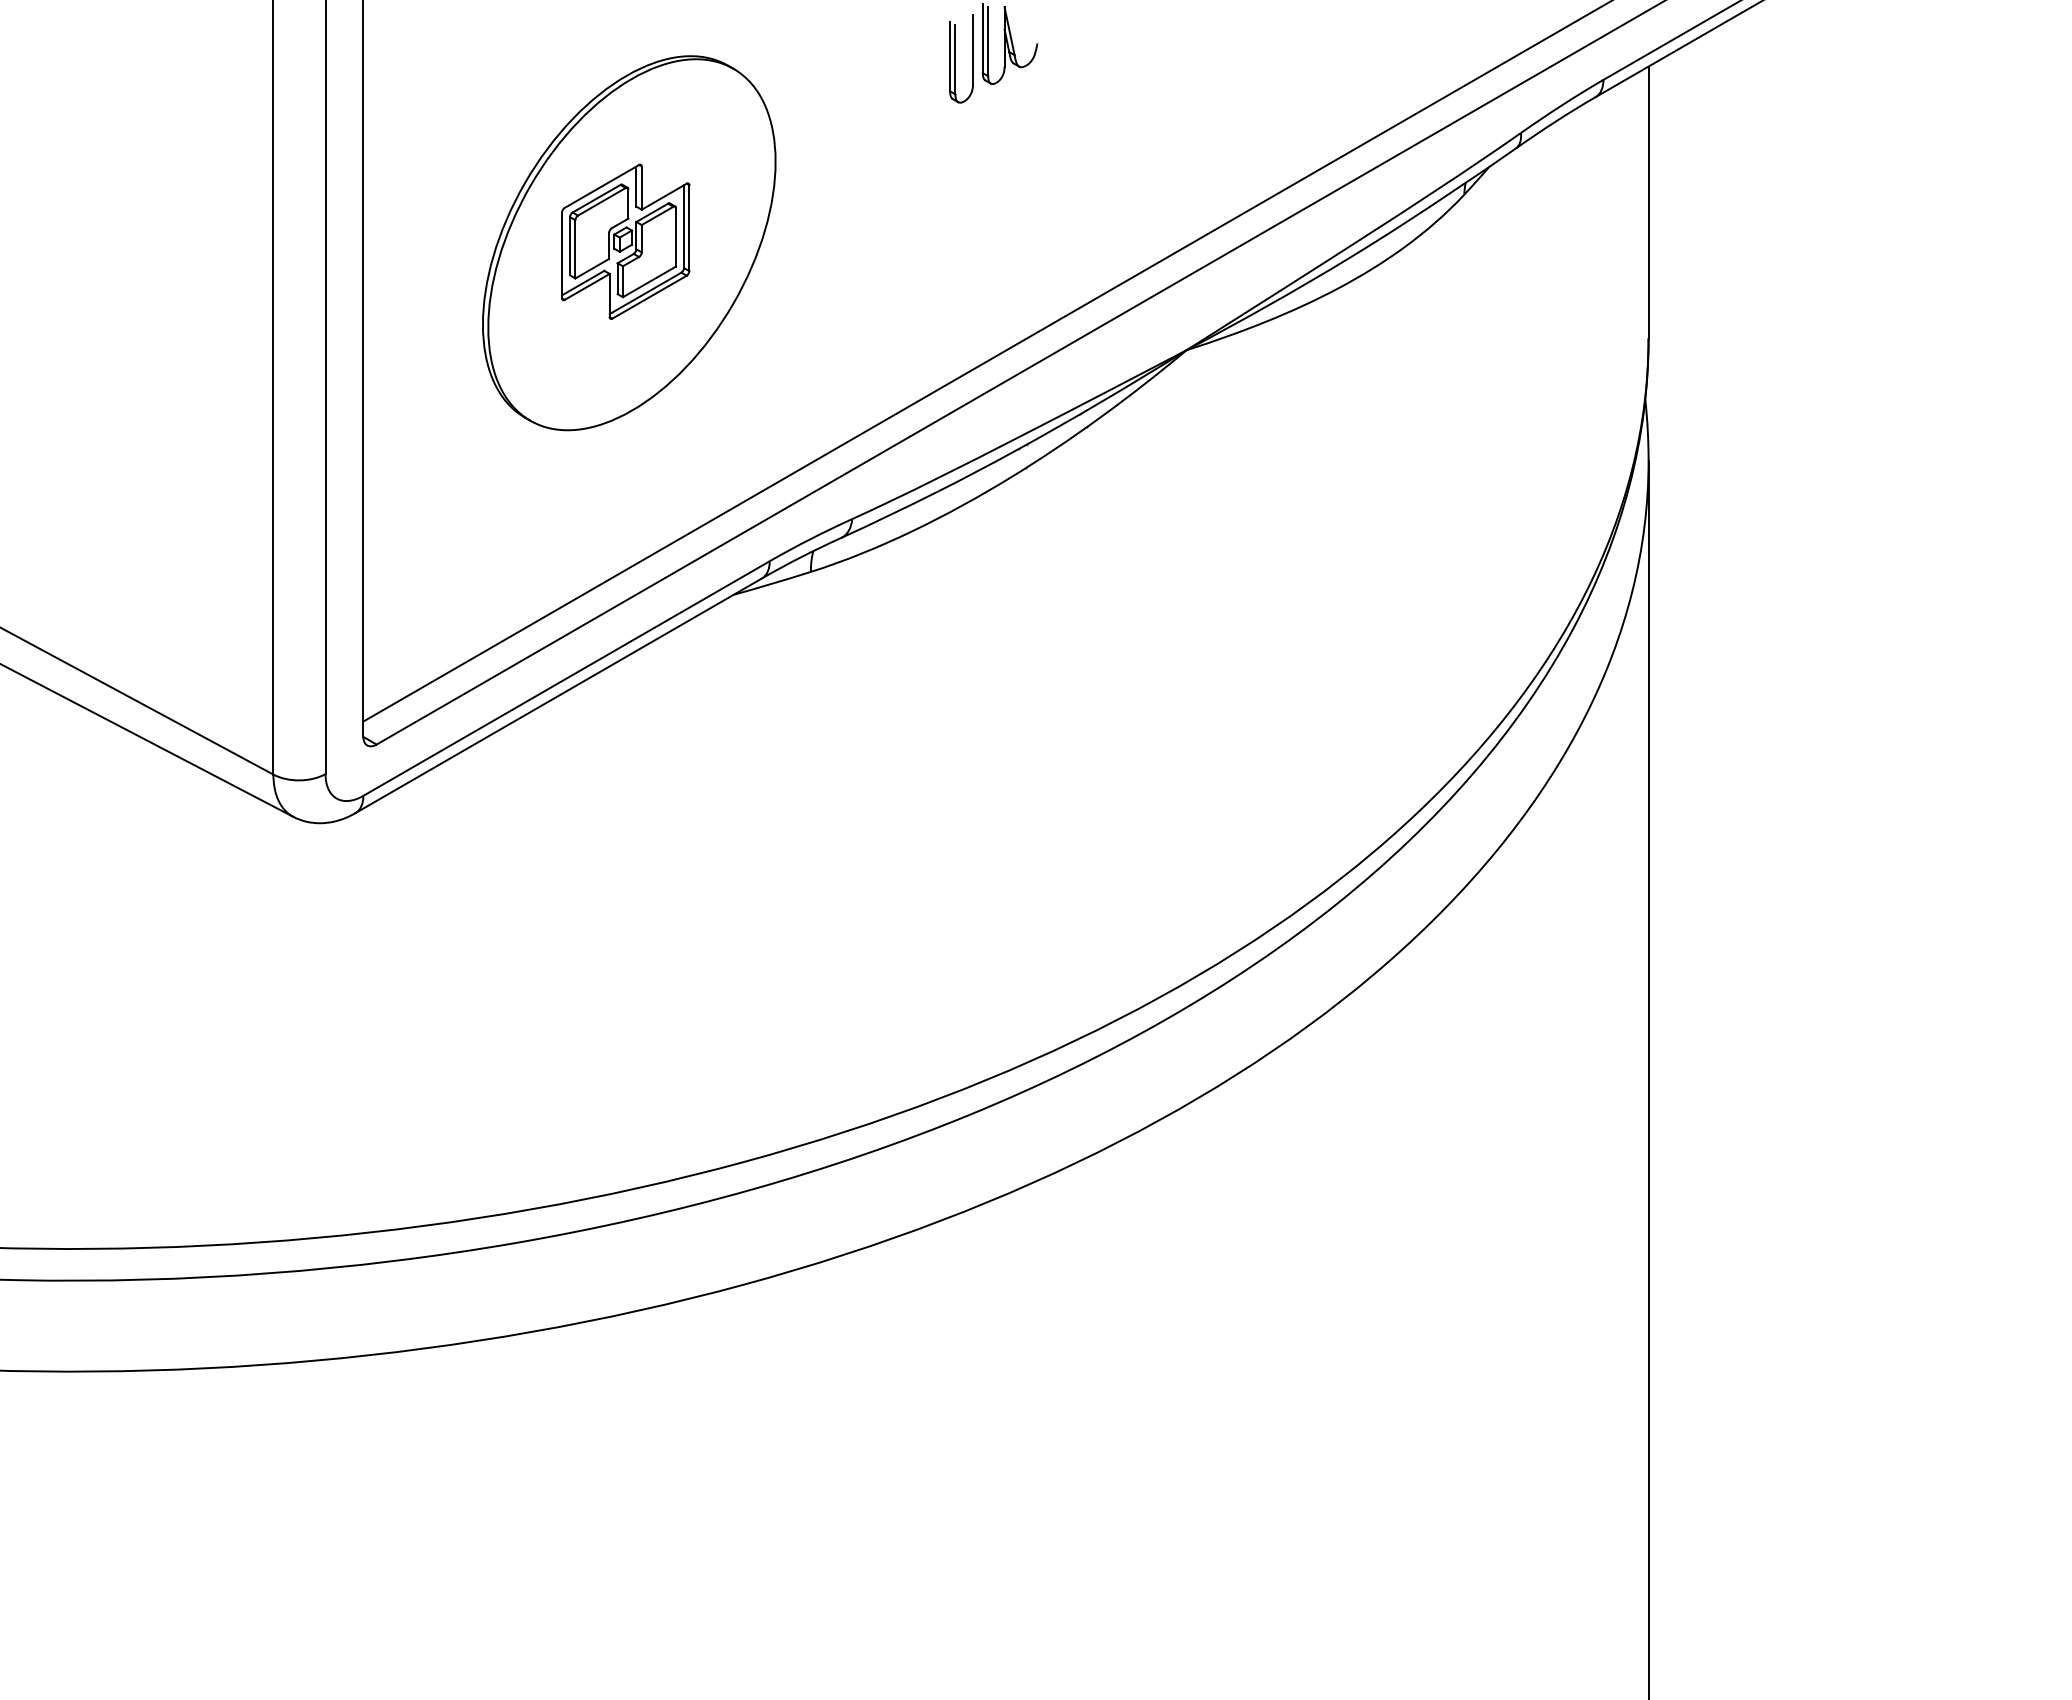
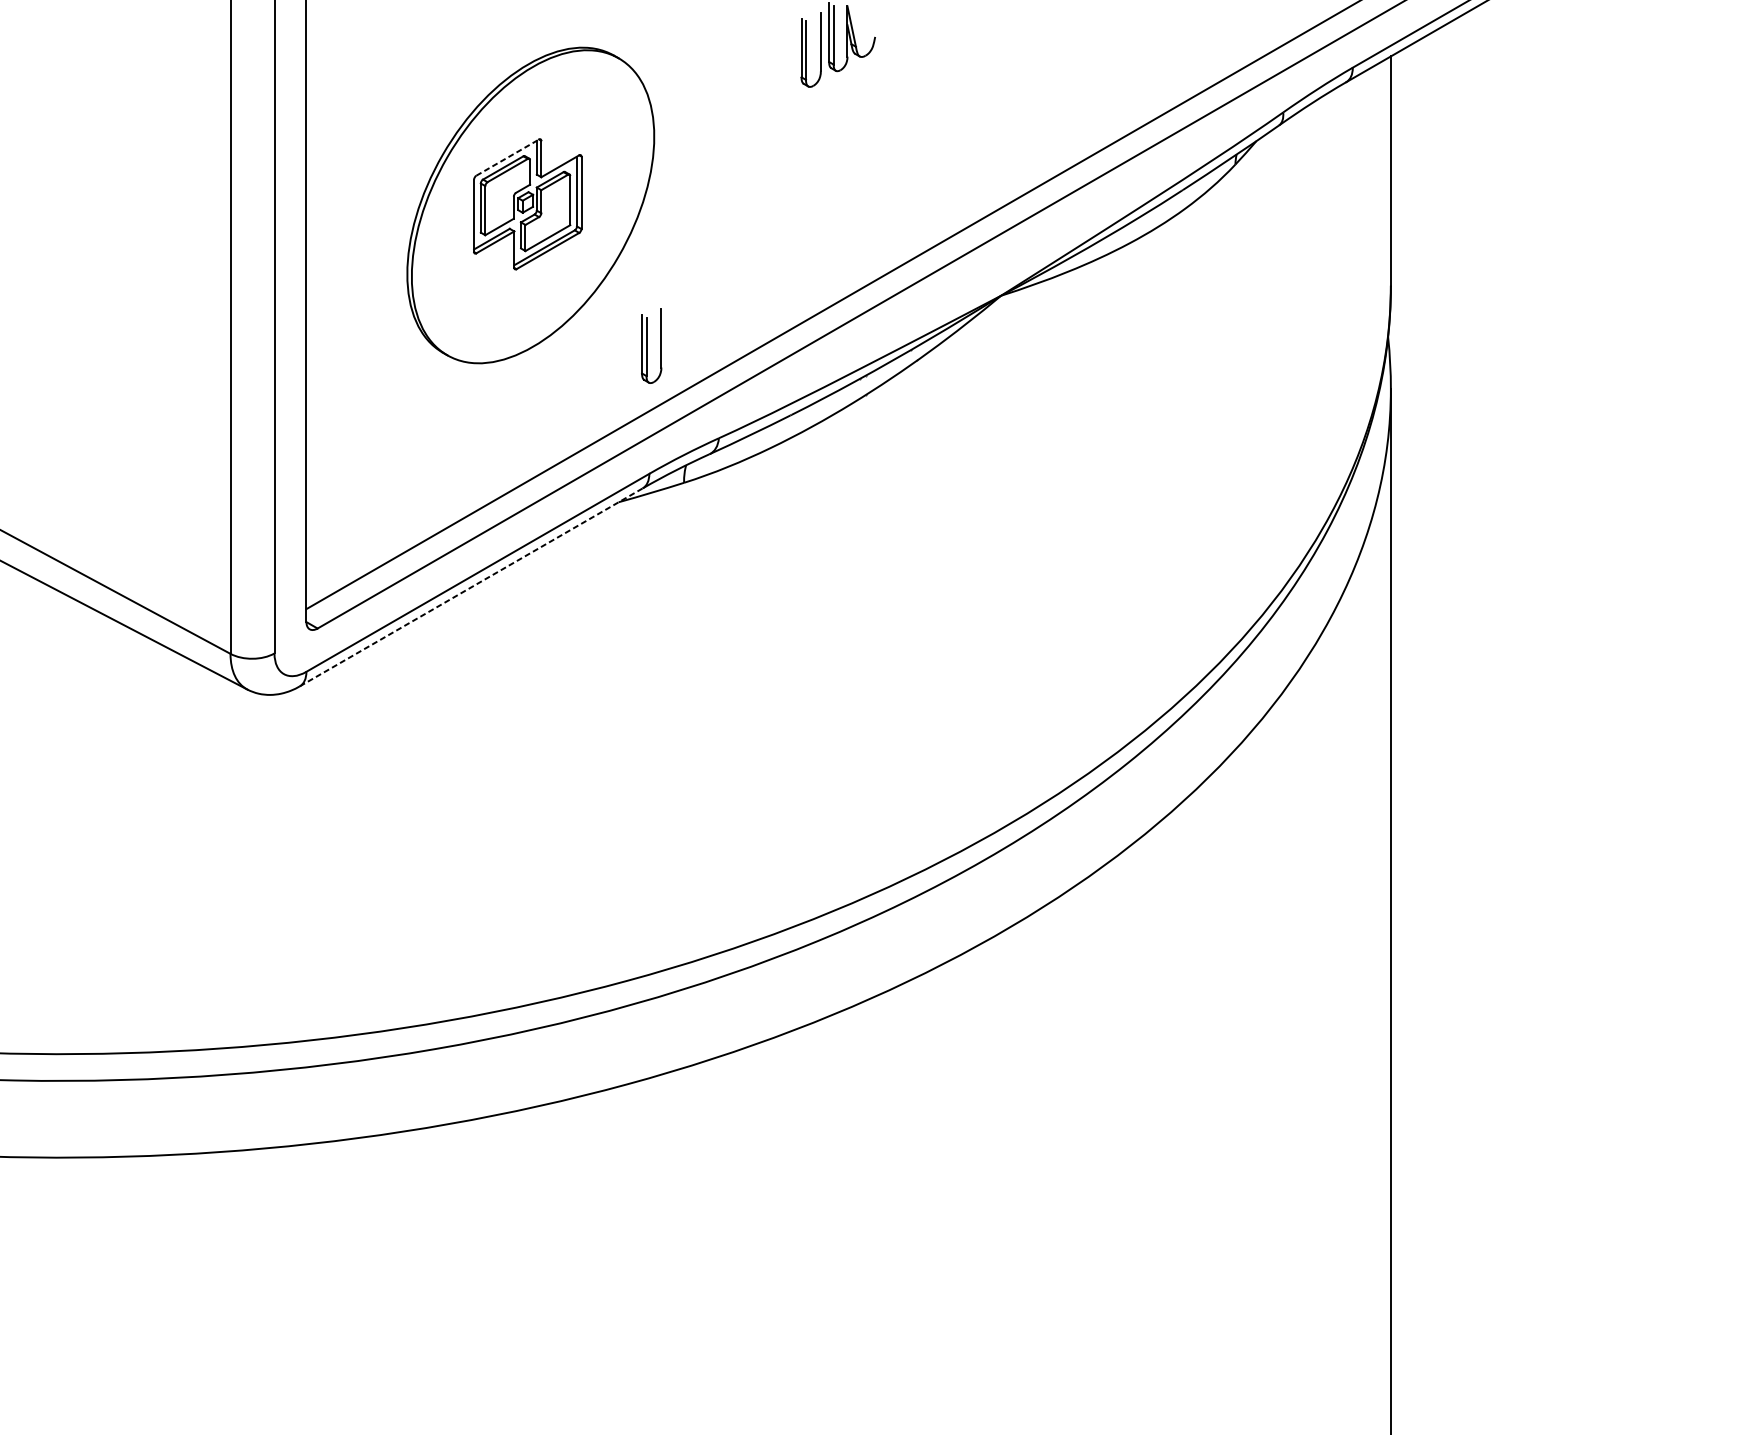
line: (601, 186) -> (507, 157), solid -> dashed
part: (772, 409) -> (651, 345), added
line: (558, 695) -> (471, 587), solid -> dashed

